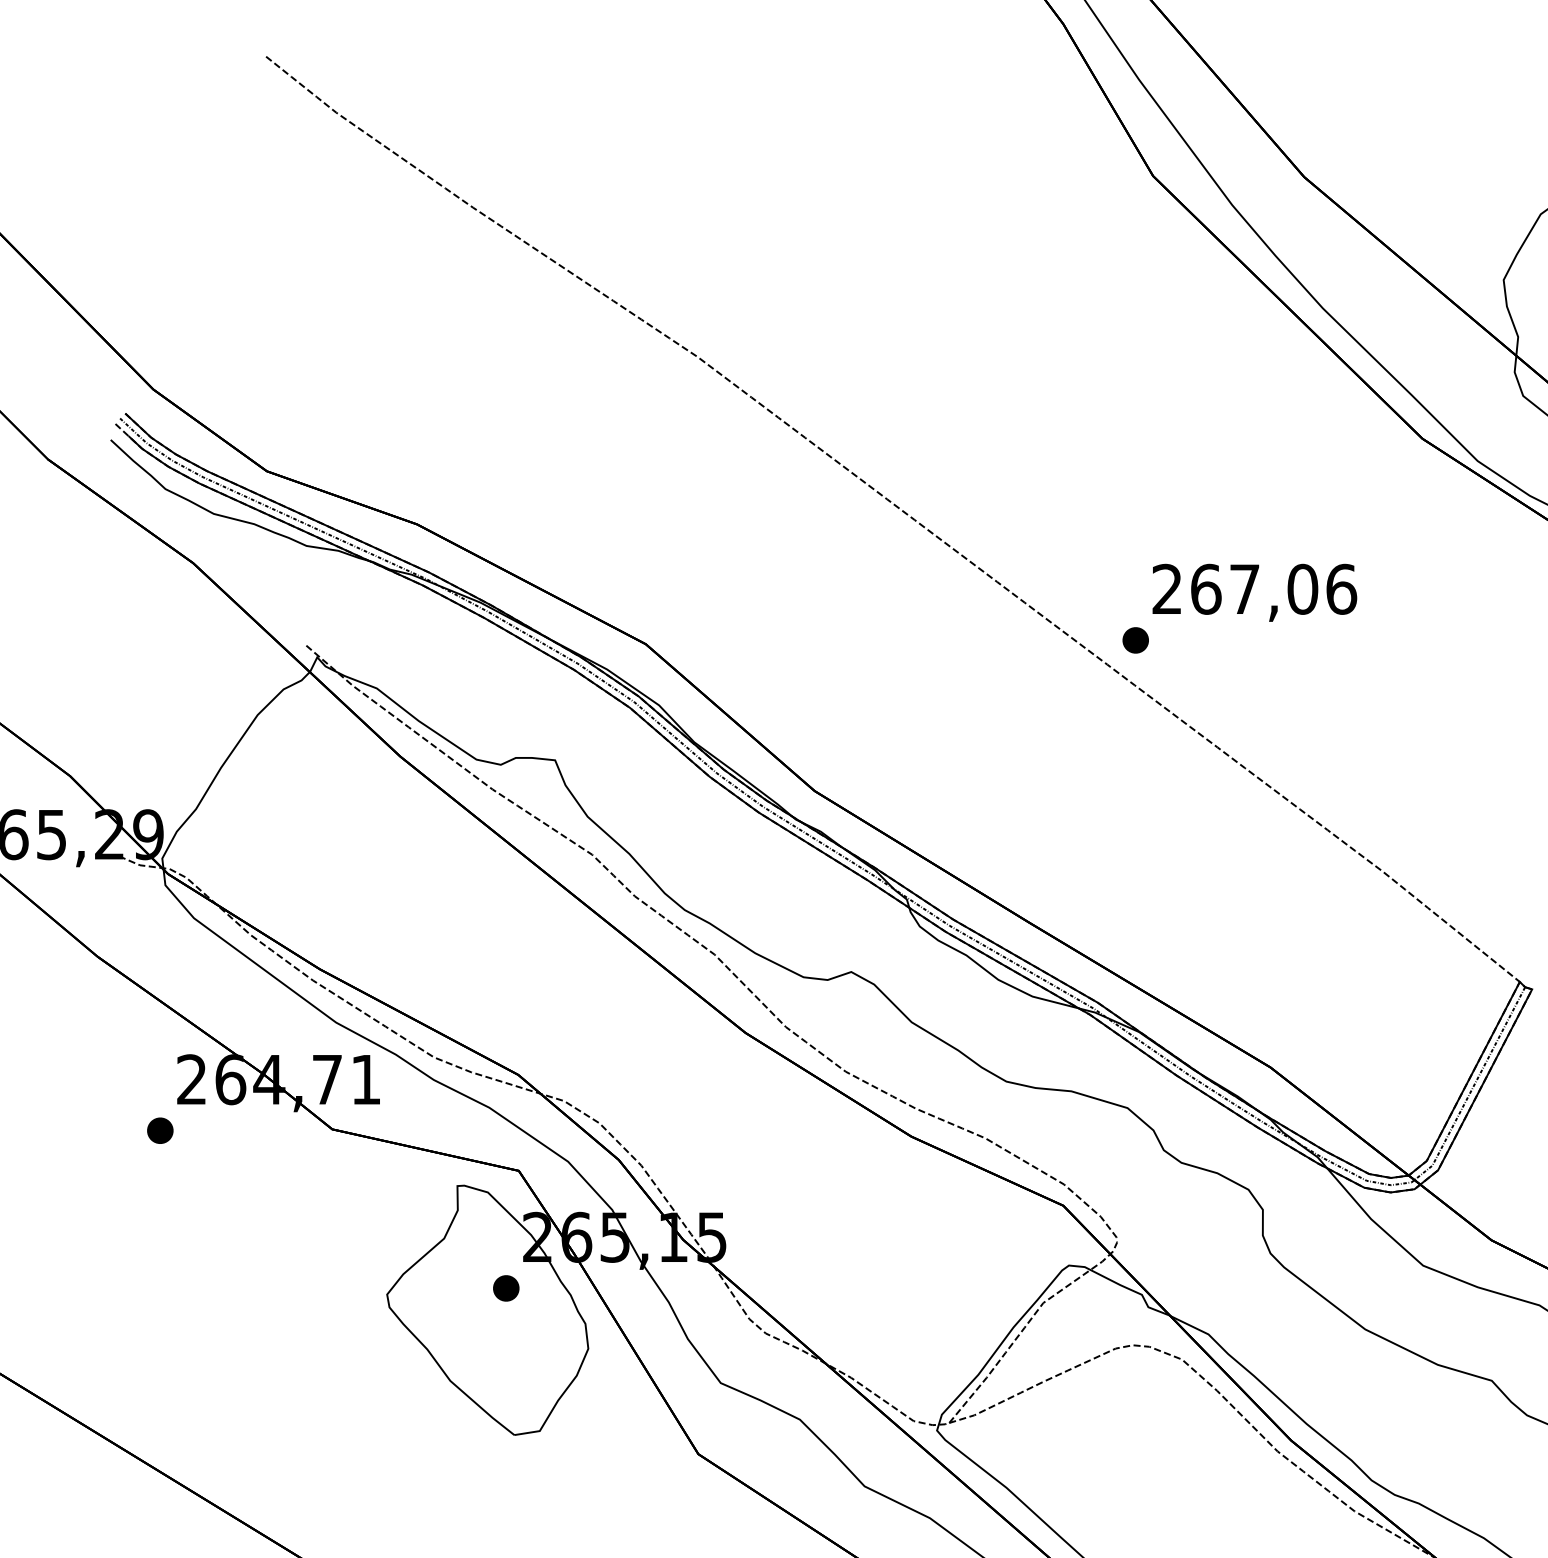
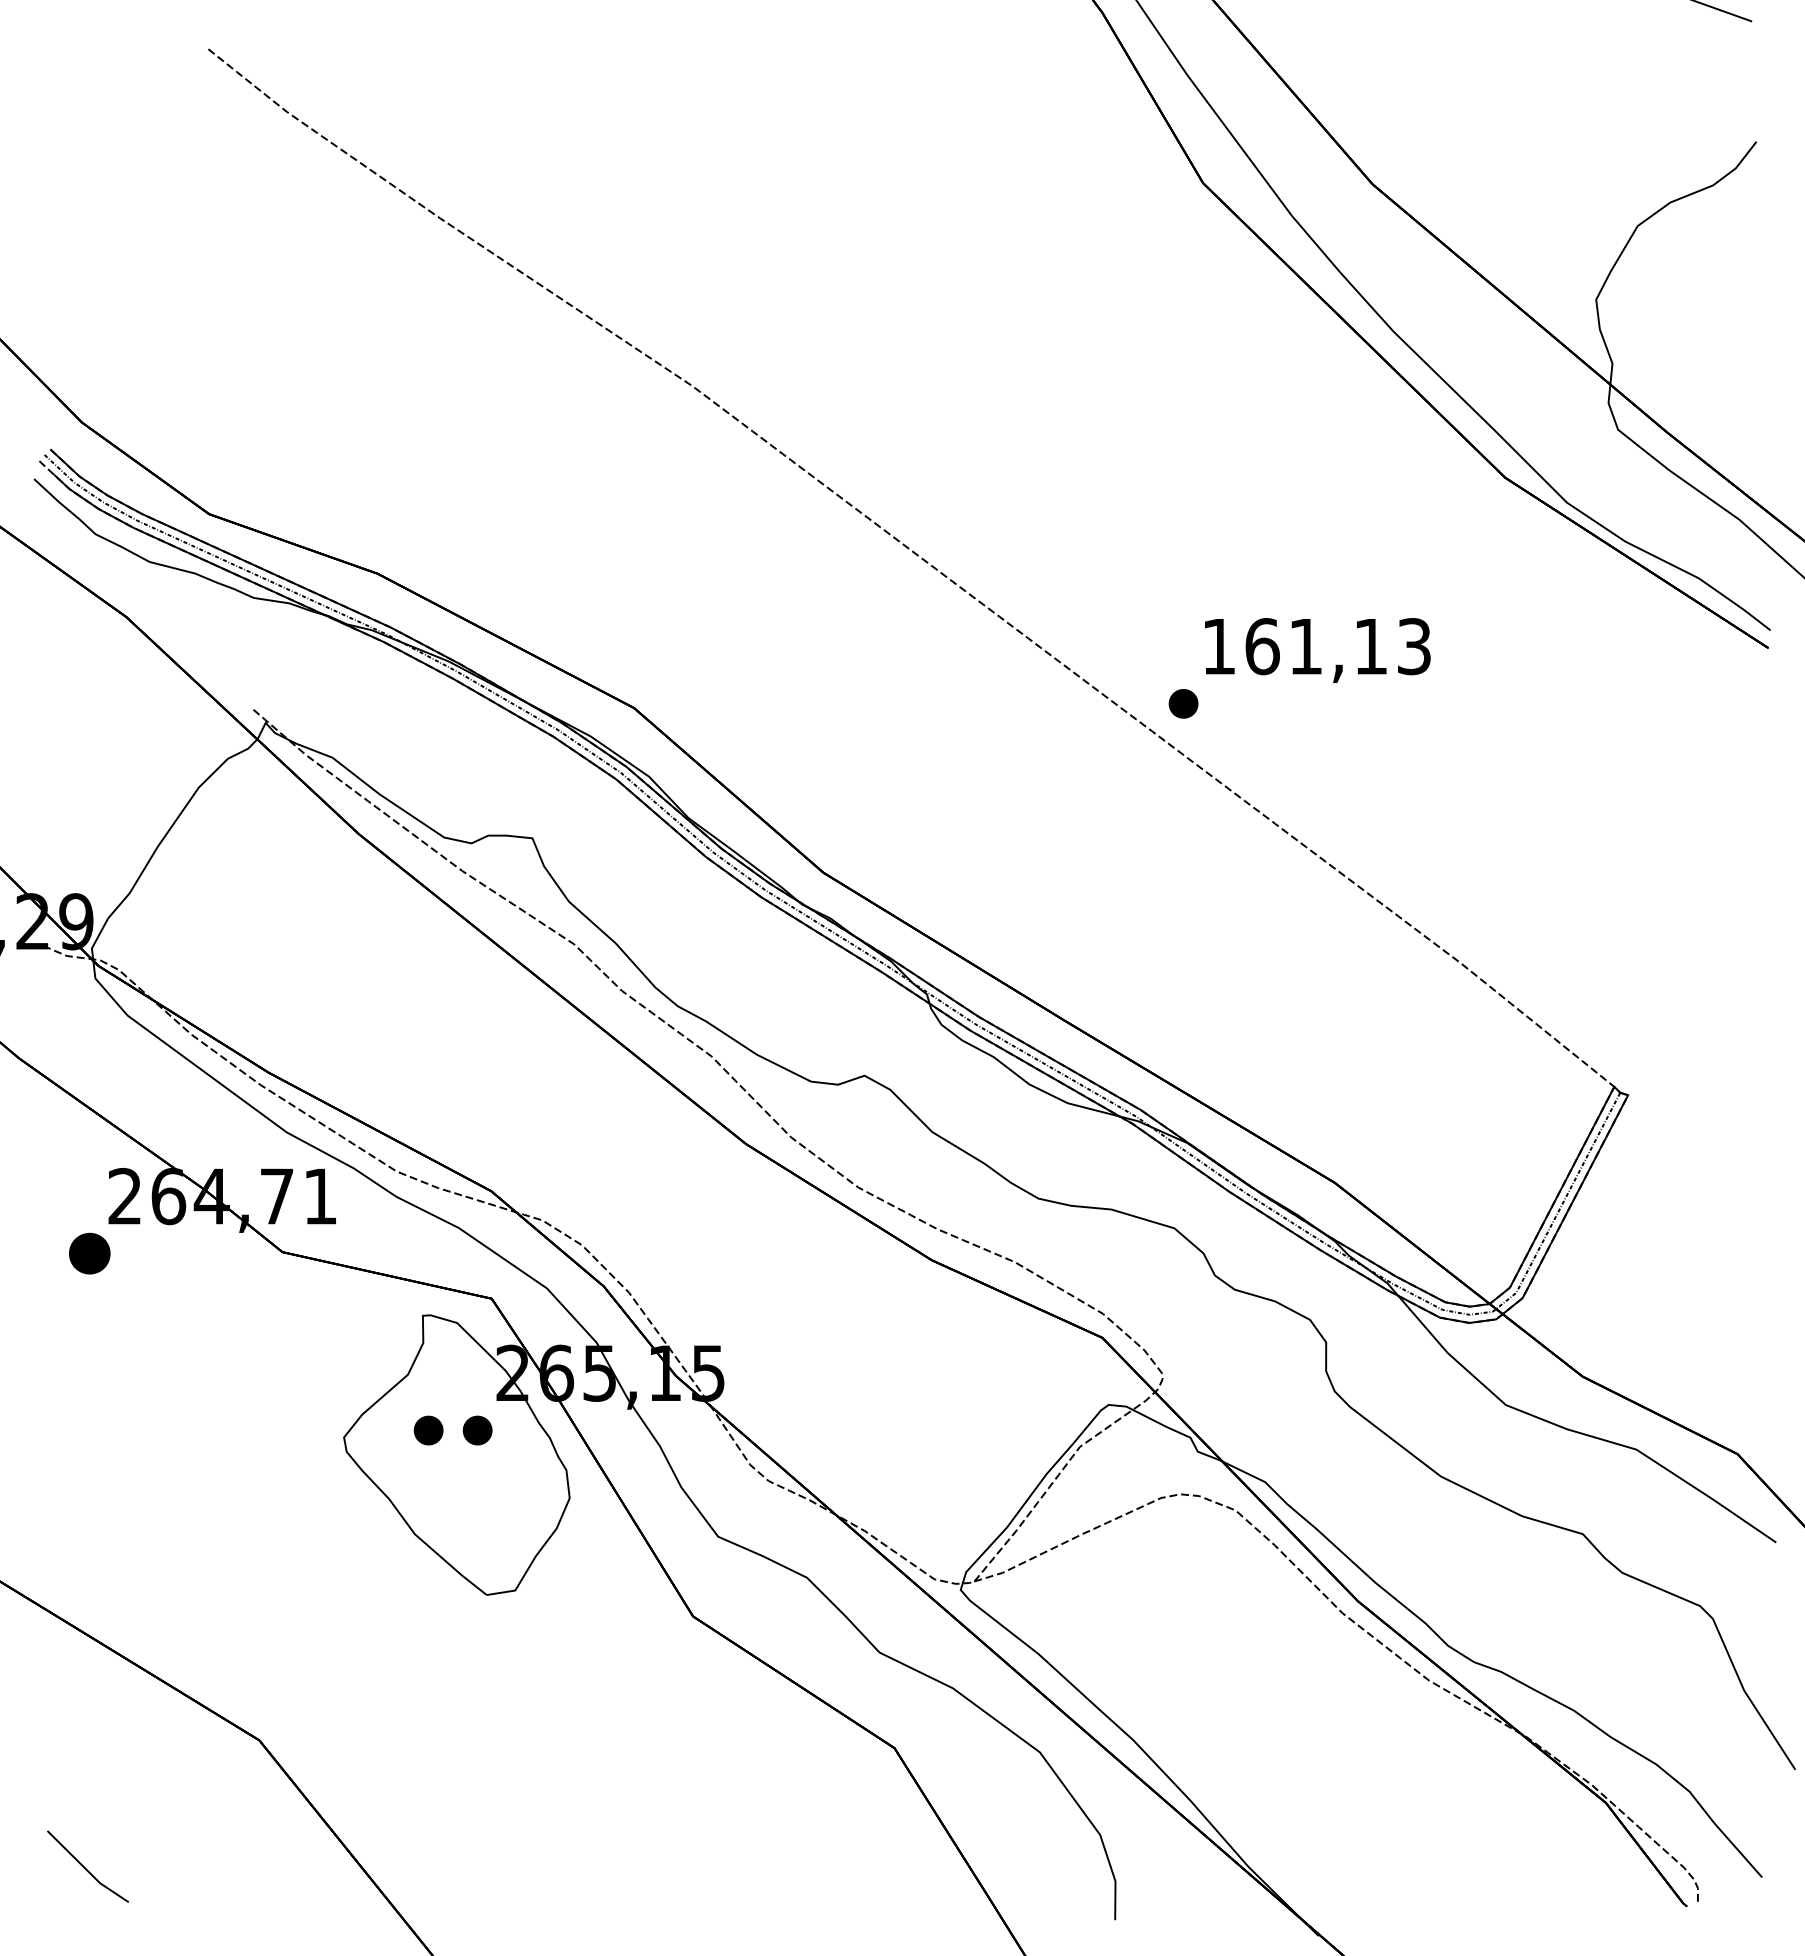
text: (1254, 589) -> (1316, 646), 267,06 -> 161,13
part: (160, 1130) -> (89, 1253), size x1.4
part: (462, 1288) -> (428, 1430), added

